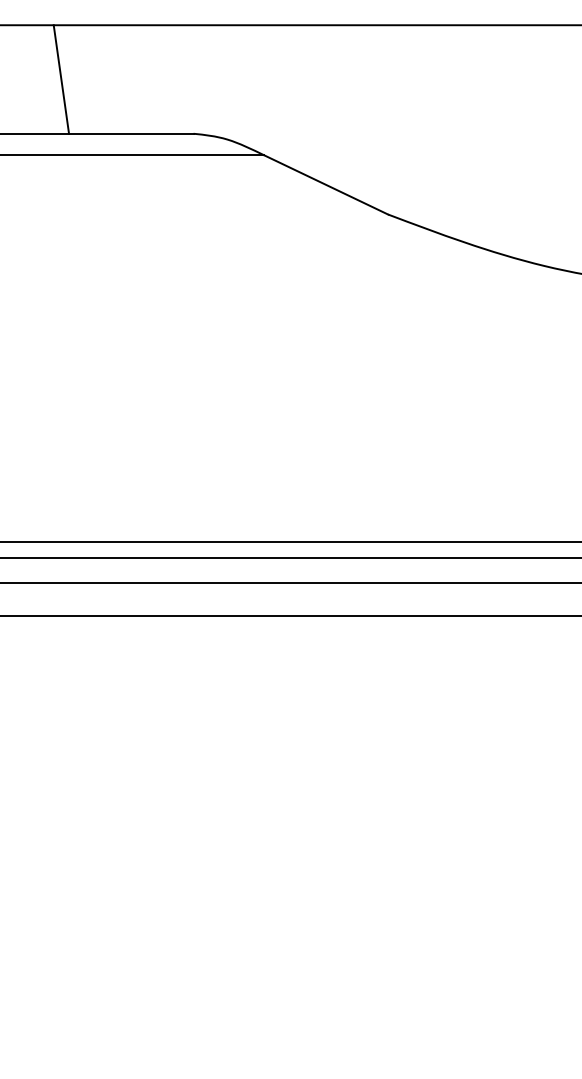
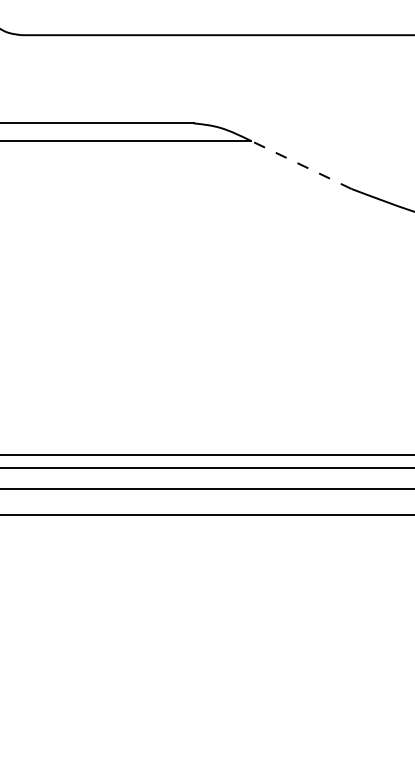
line: (61, 79) -> (86, 79), removed
line: (325, 184) -> (300, 164), solid -> dashed

